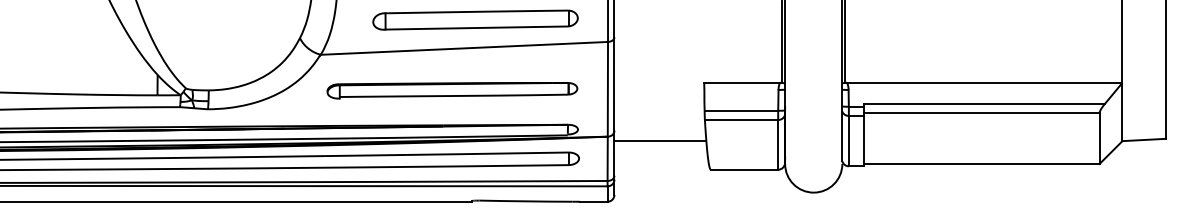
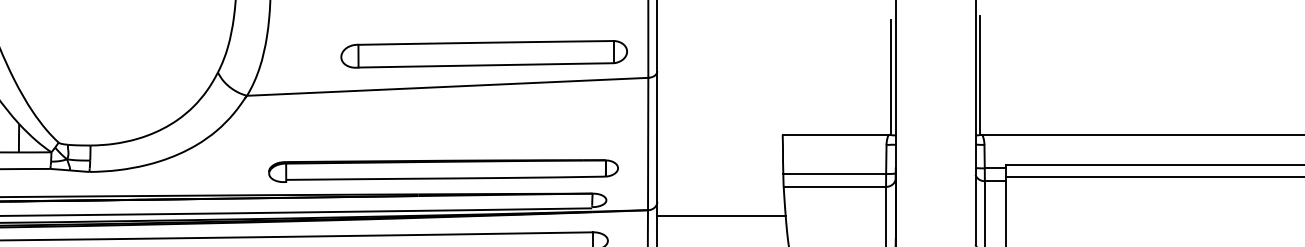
part: (475, 19) -> (484, 53), moved
part: (452, 90) -> (443, 170), moved

